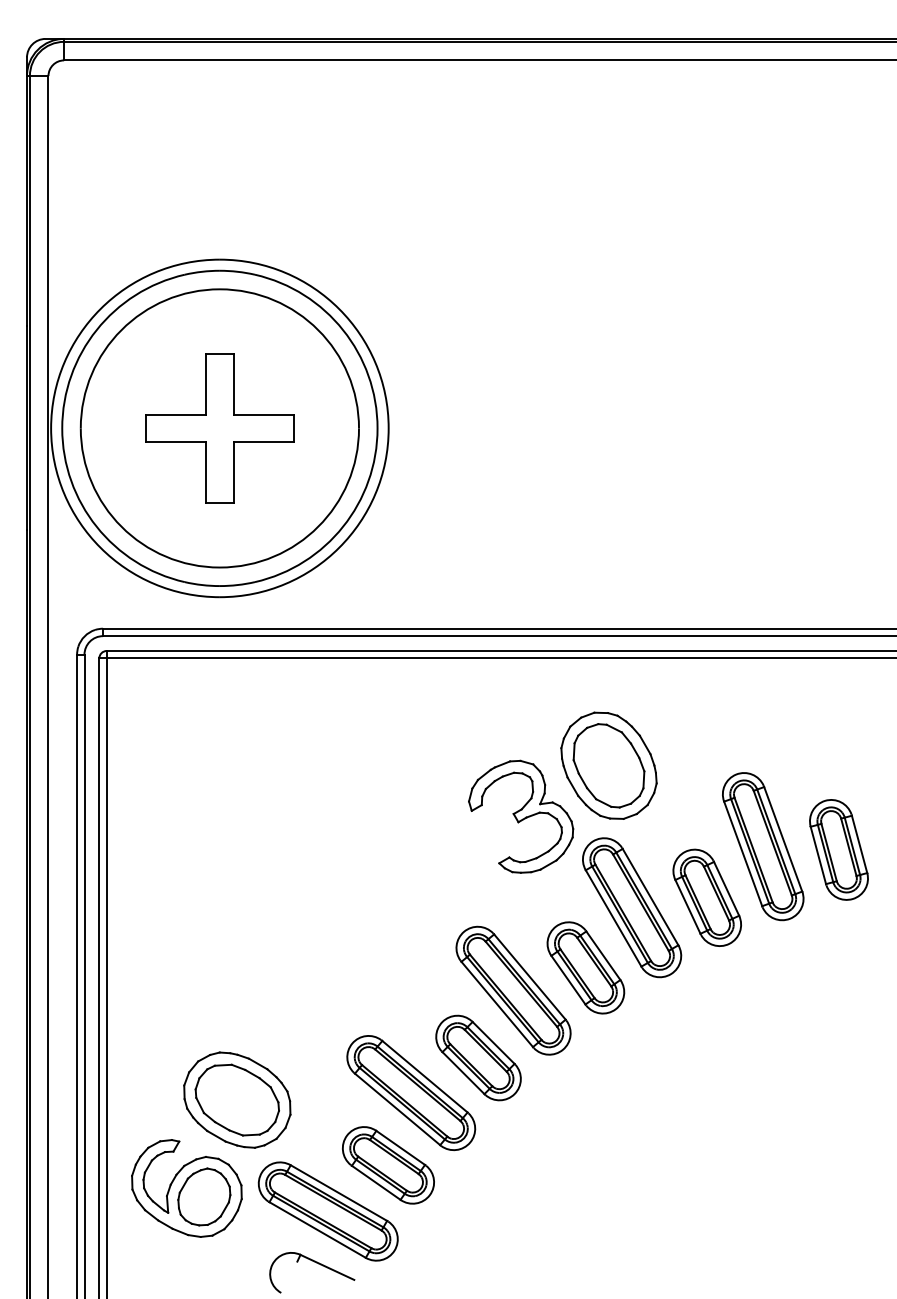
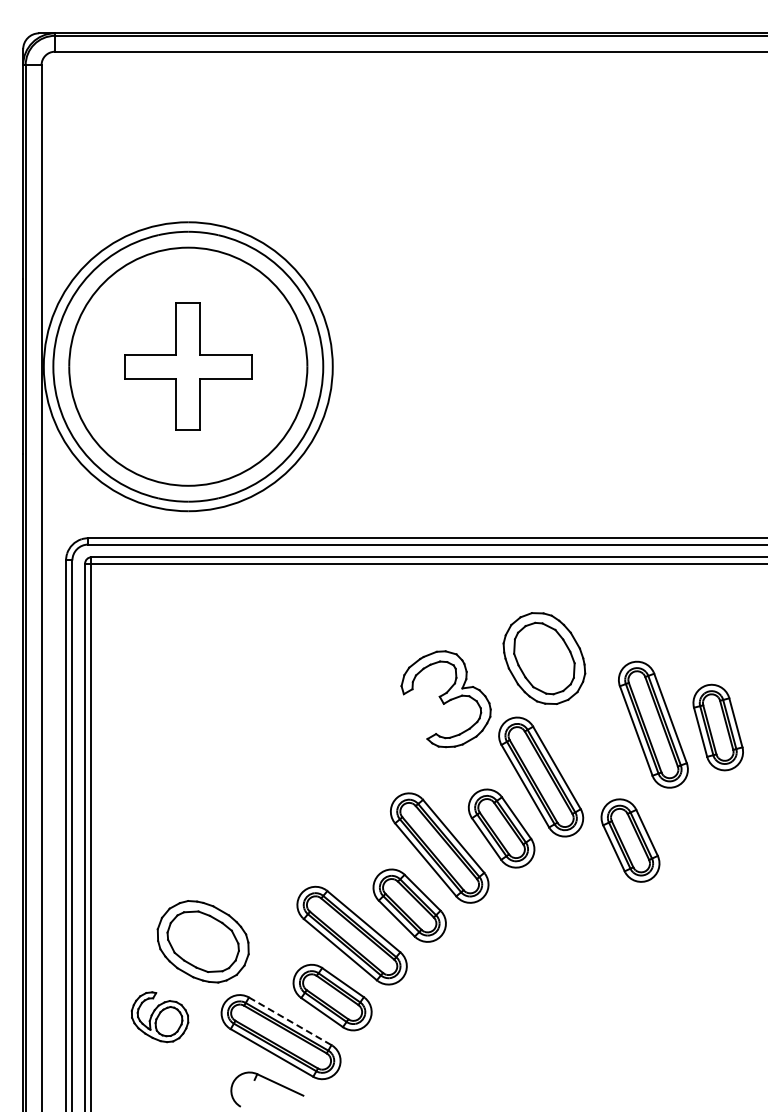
part: (609, 765) -> (544, 658), moved
part: (707, 897) -> (630, 840), moved
part: (186, 1187) -> (159, 1016), size x0.6
line: (339, 1193) -> (290, 1021), solid -> dashed

